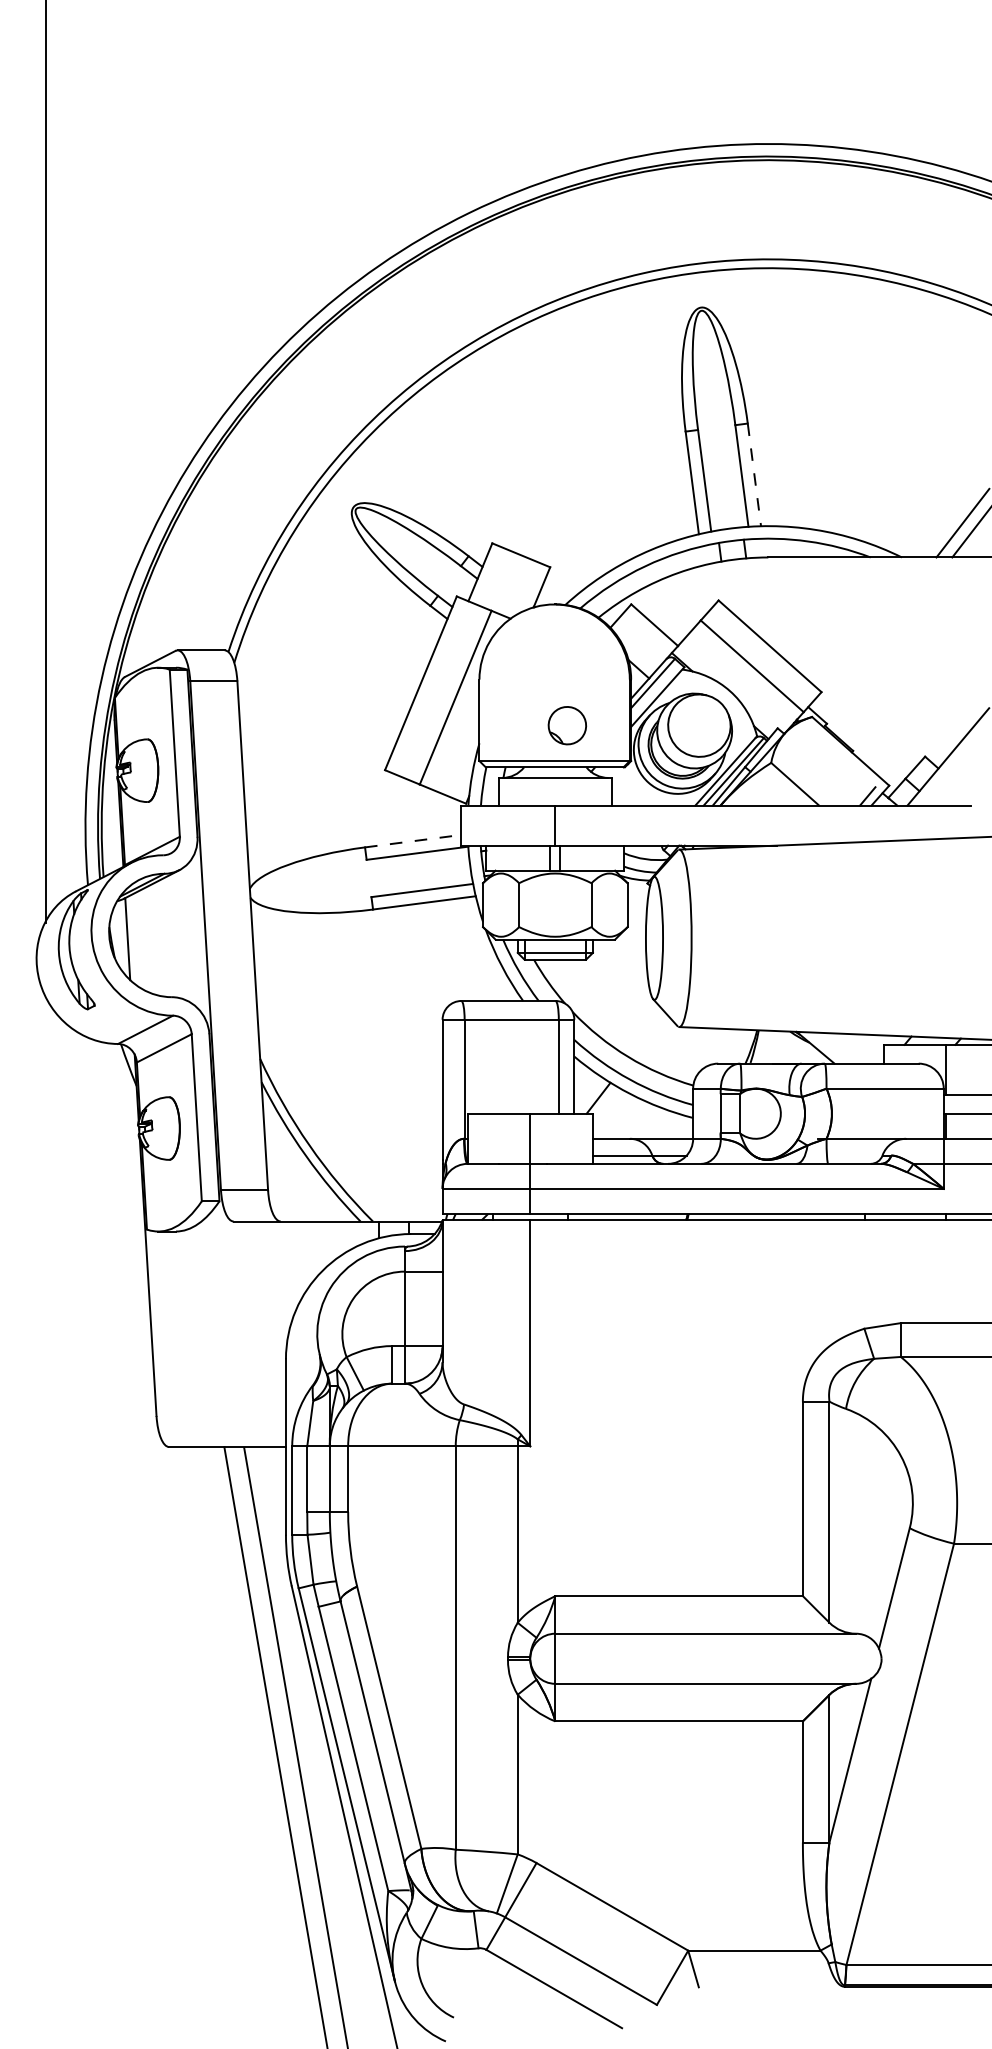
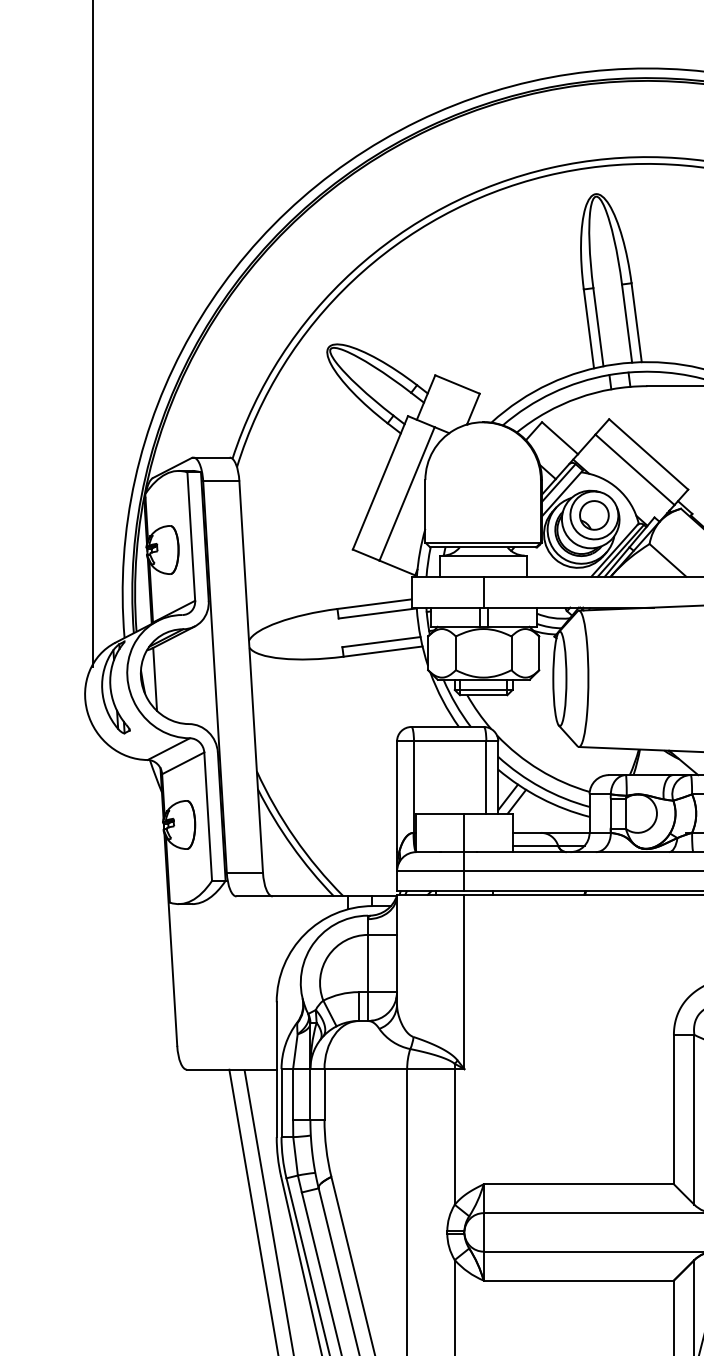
line: (754, 474) -> (636, 322), dashed -> solid
part: (567, 725) -> (594, 515), moved
line: (413, 841) -> (374, 604), dashed -> solid
line: (586, 1092) -> (507, 797), added

